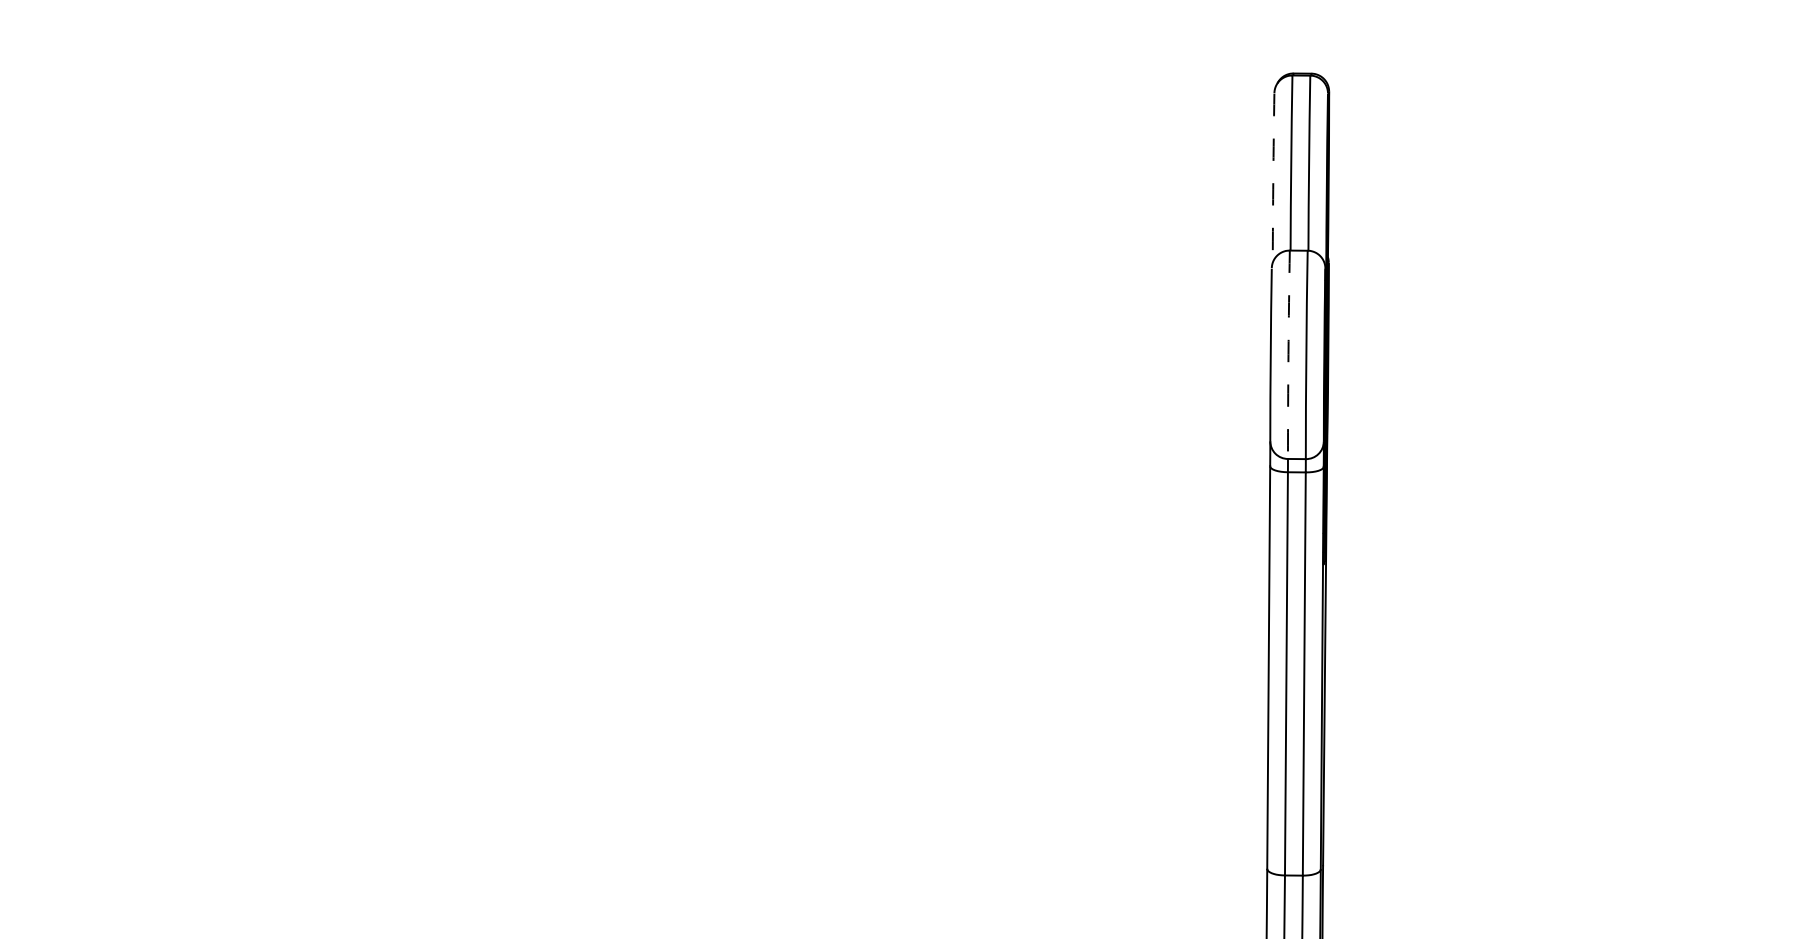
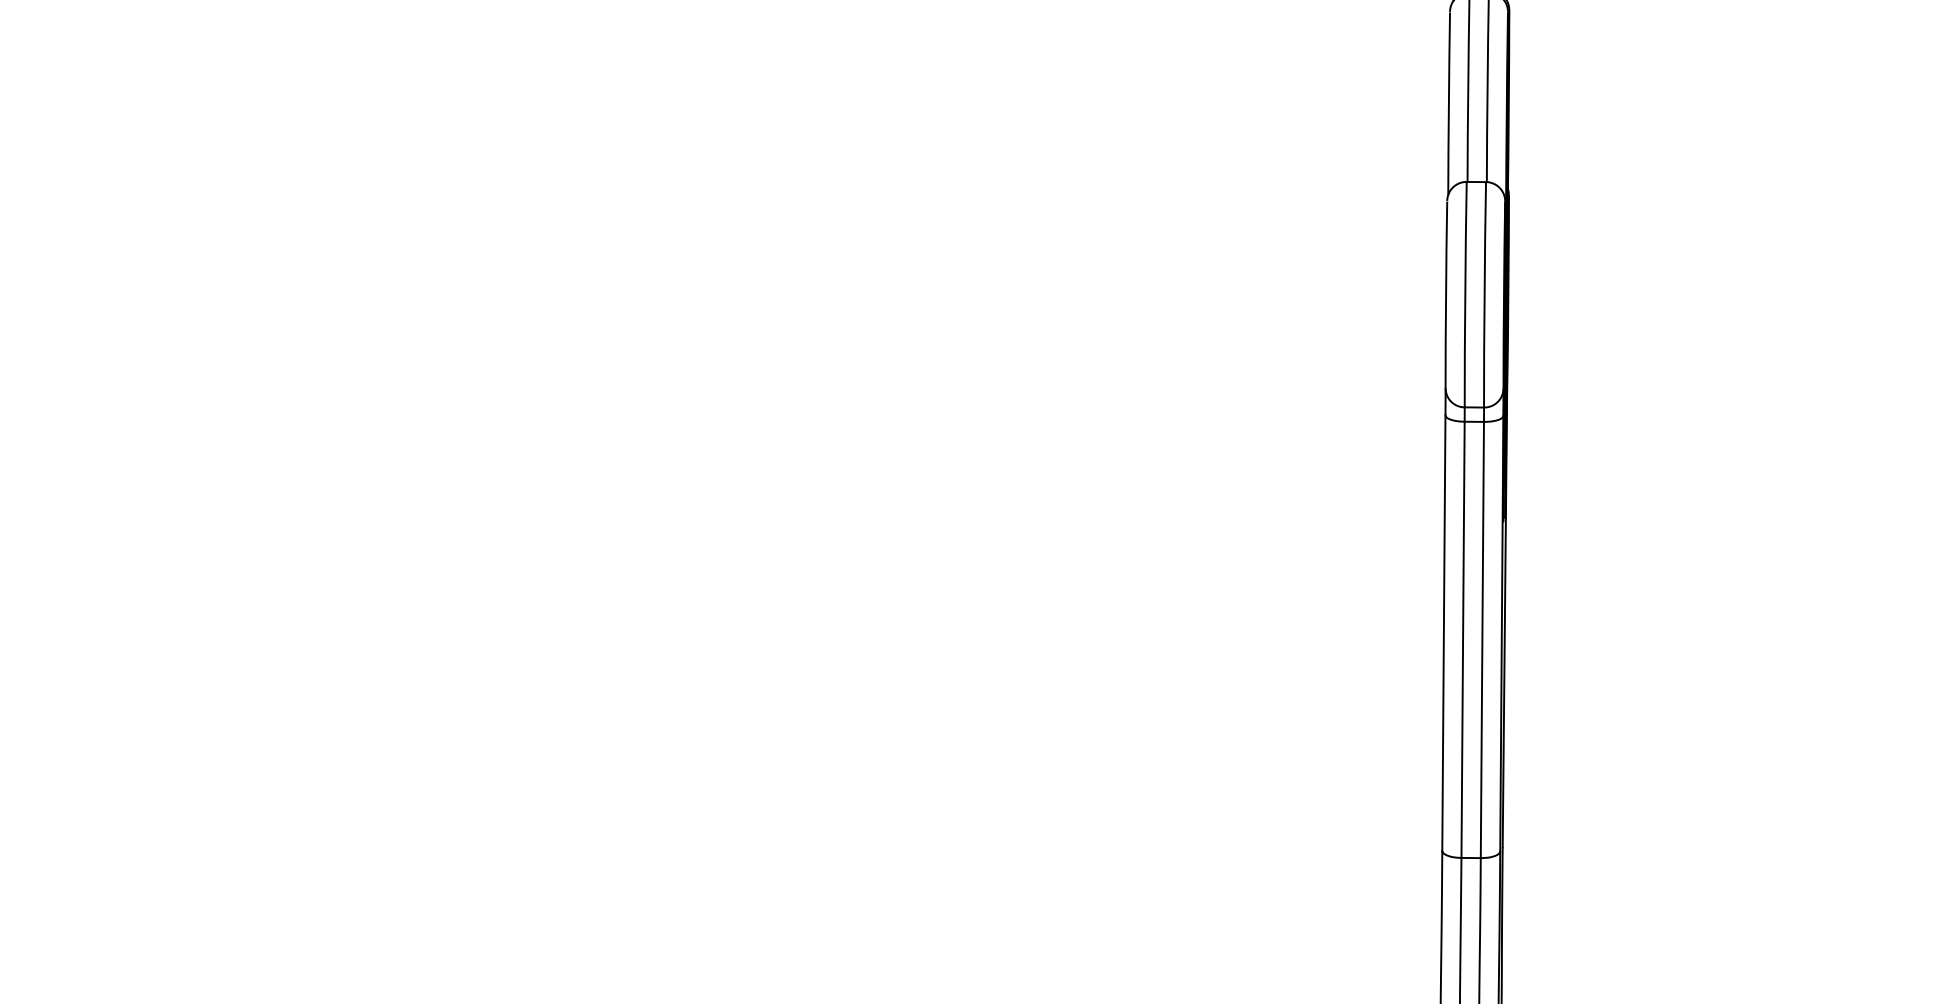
arc: (1273, 178) -> (1449, 103), dashed -> solid
arc: (1288, 354) -> (1465, 294), dashed -> solid

